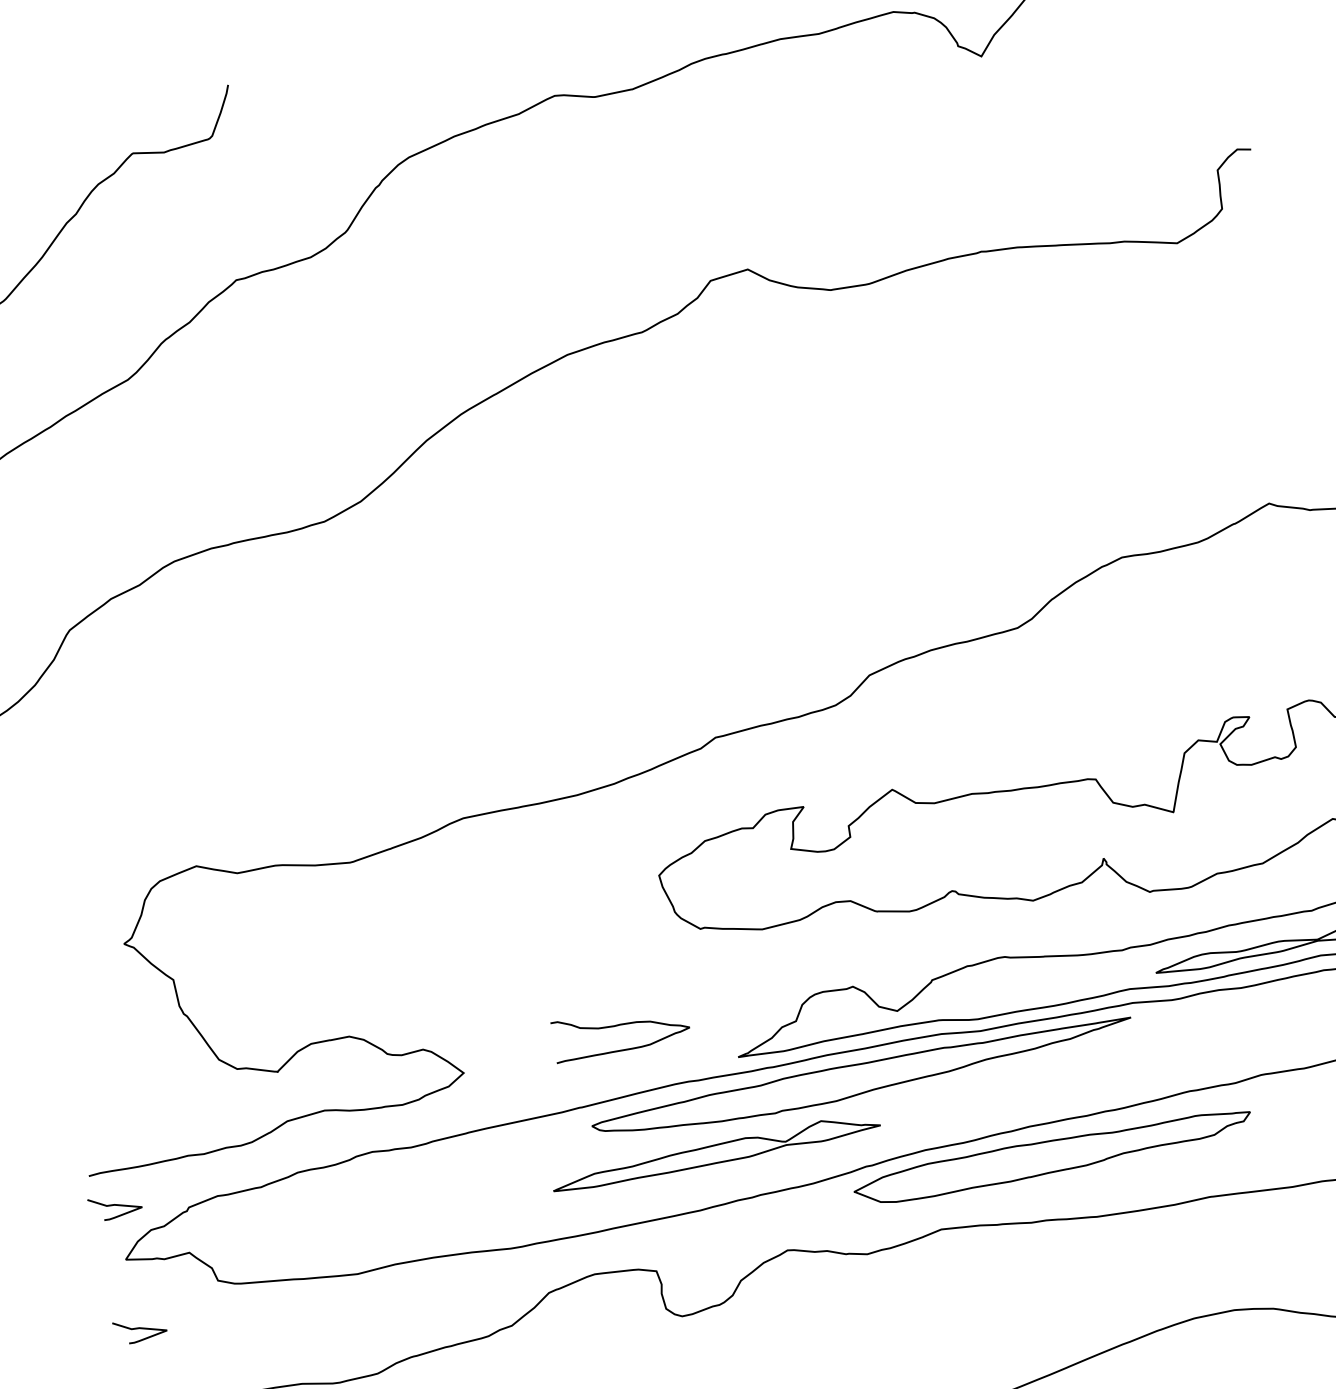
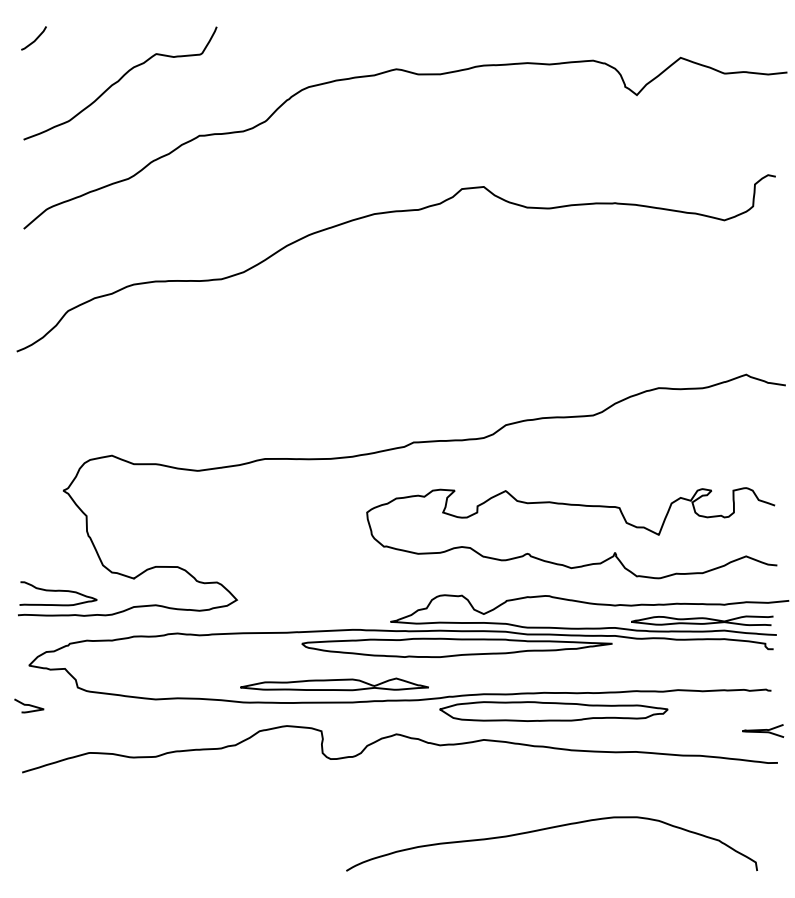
curve: (619, 1026) -> (58, 591), moved
part: (715, 1153) -> (334, 684), moved
curve: (115, 1205) -> (29, 634), removed

